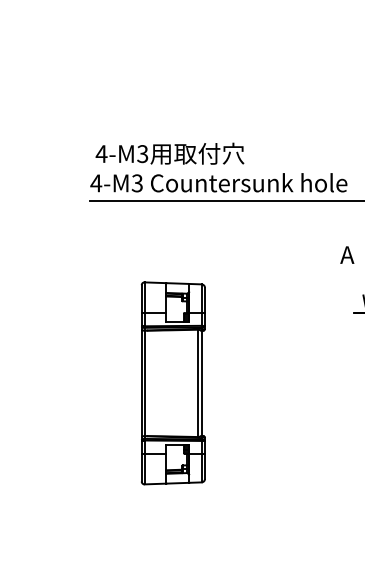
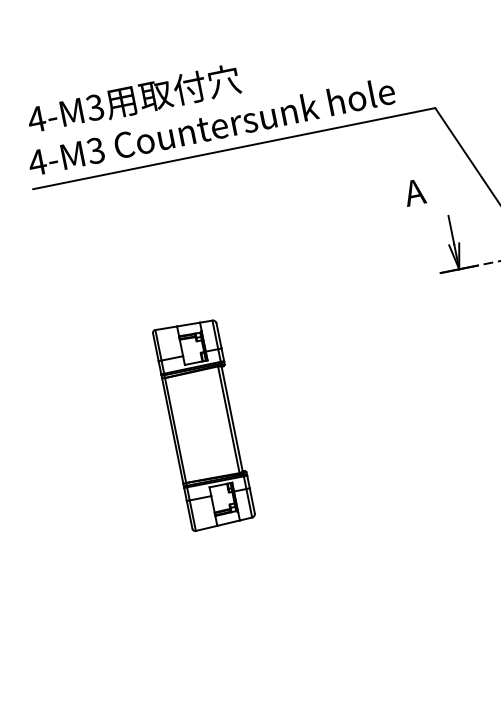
part: (172, 383) -> (203, 425), size x0.7

